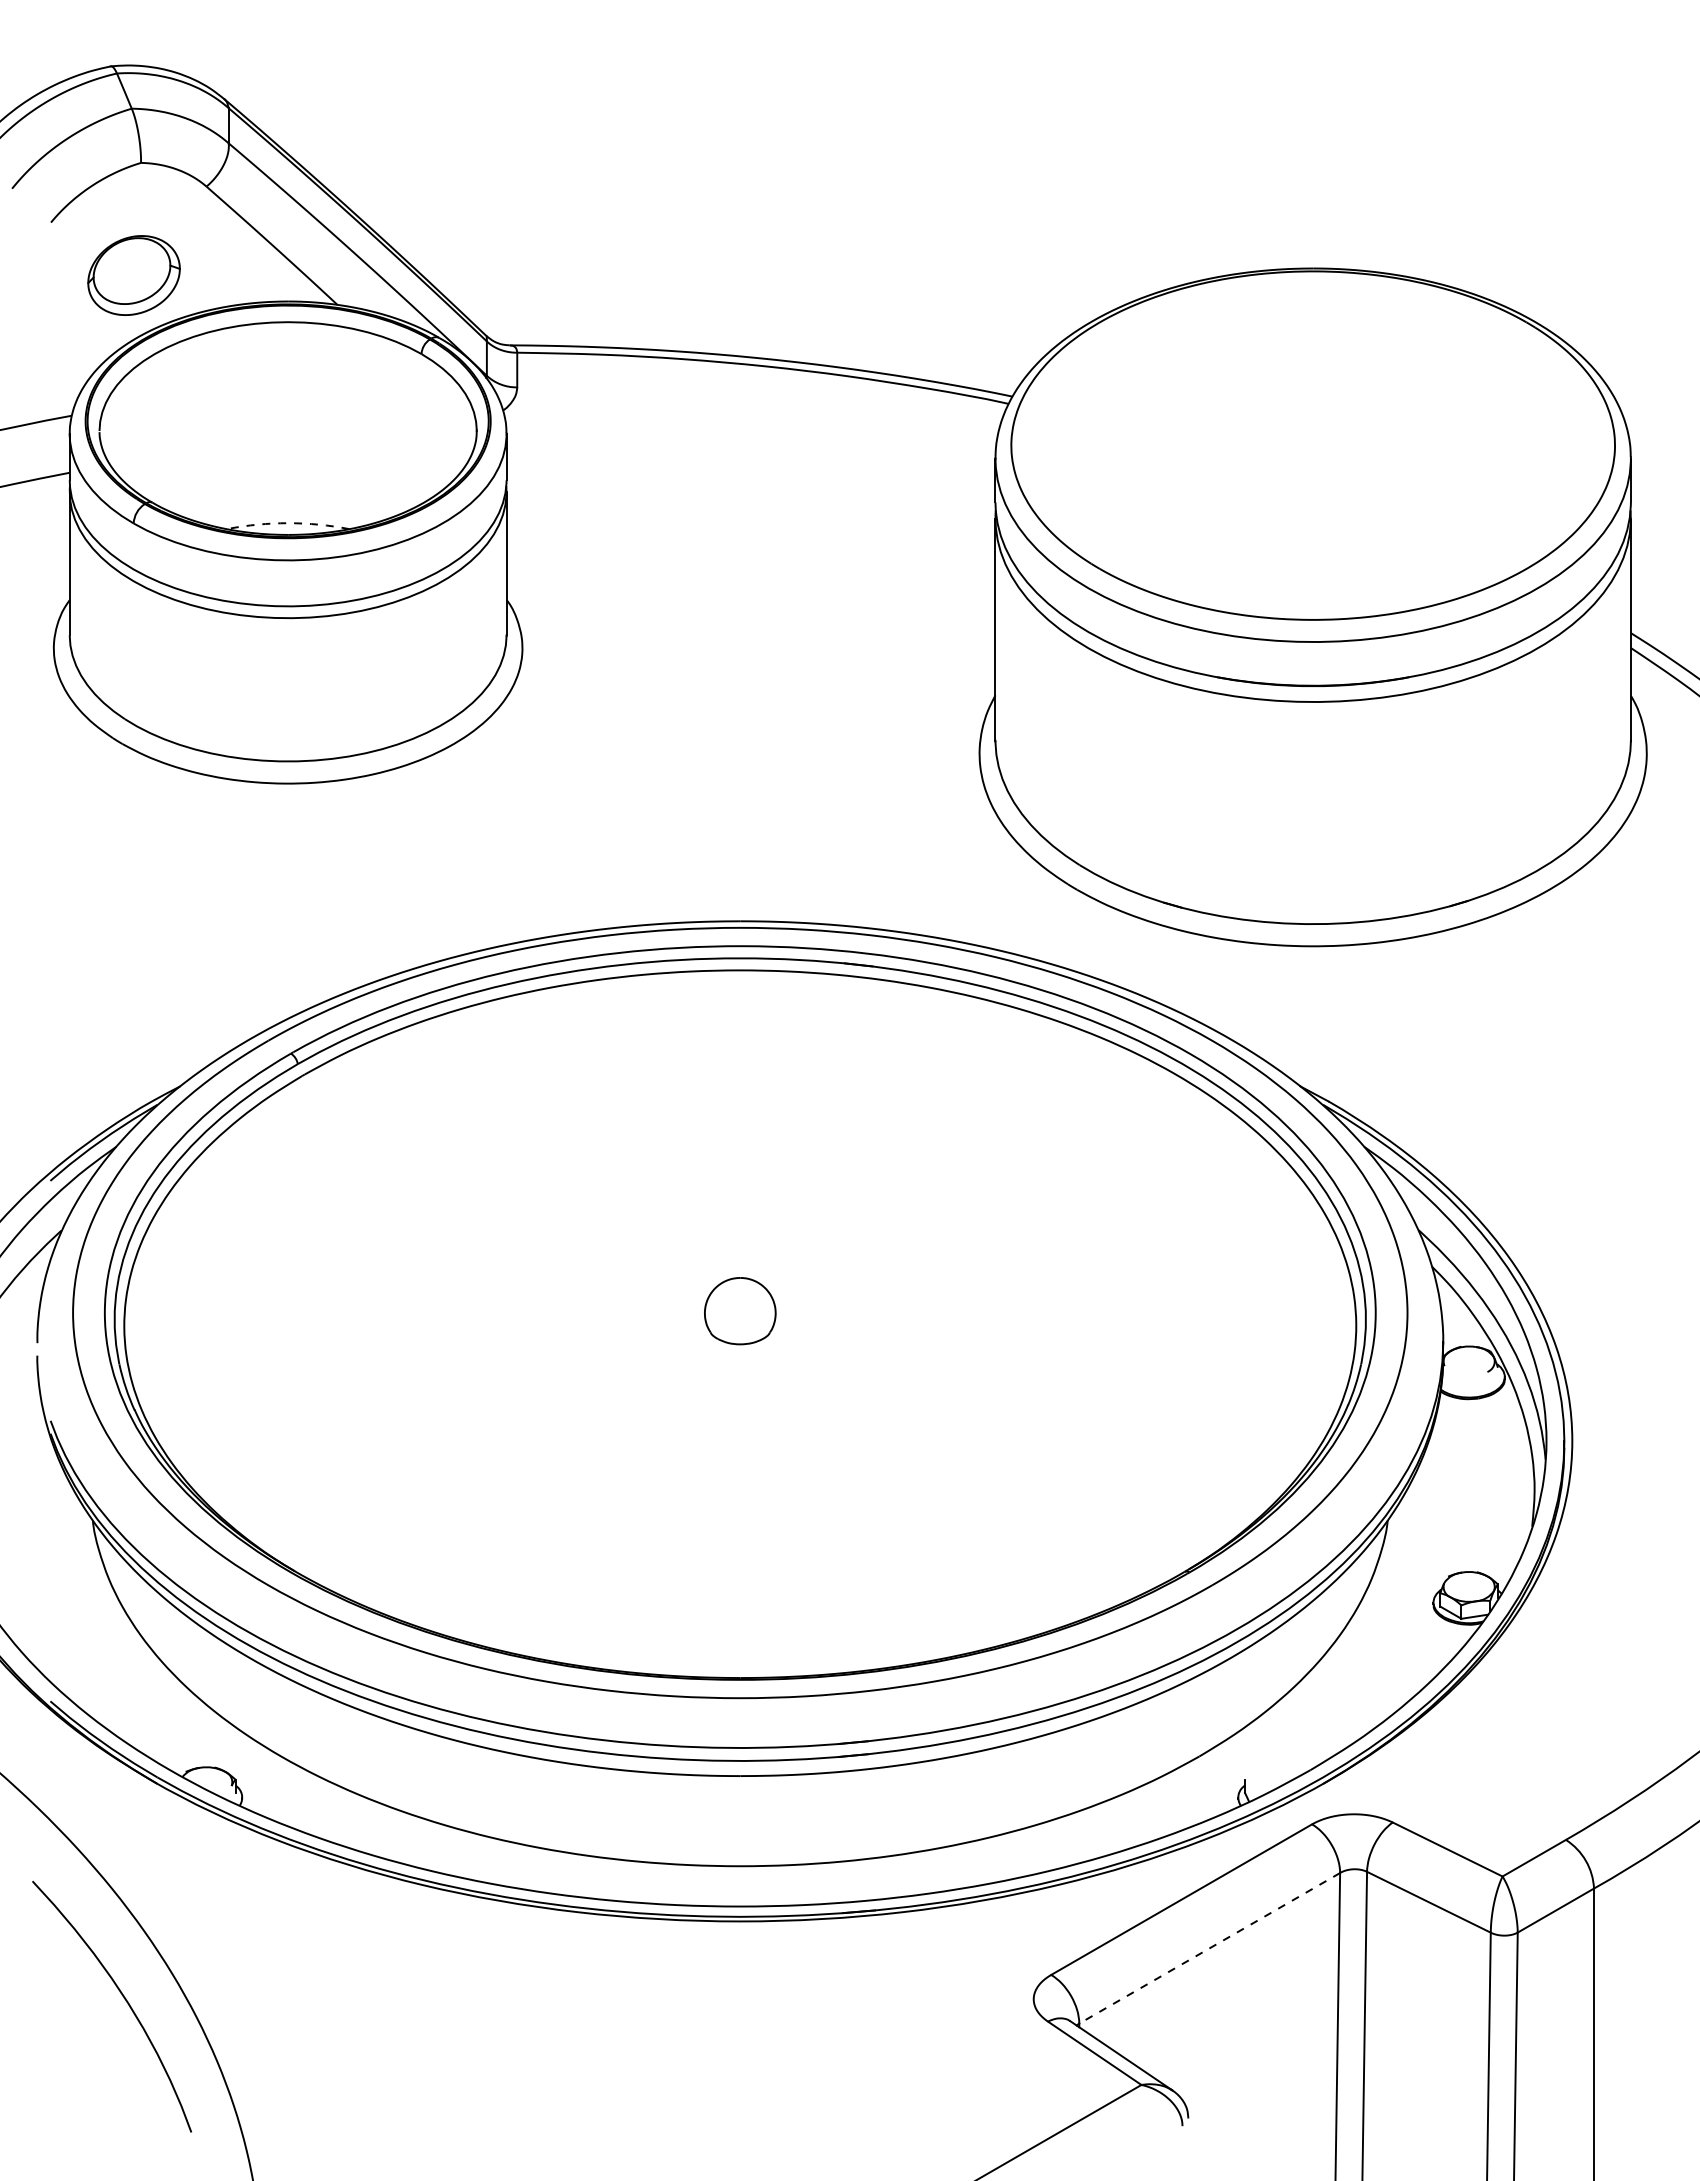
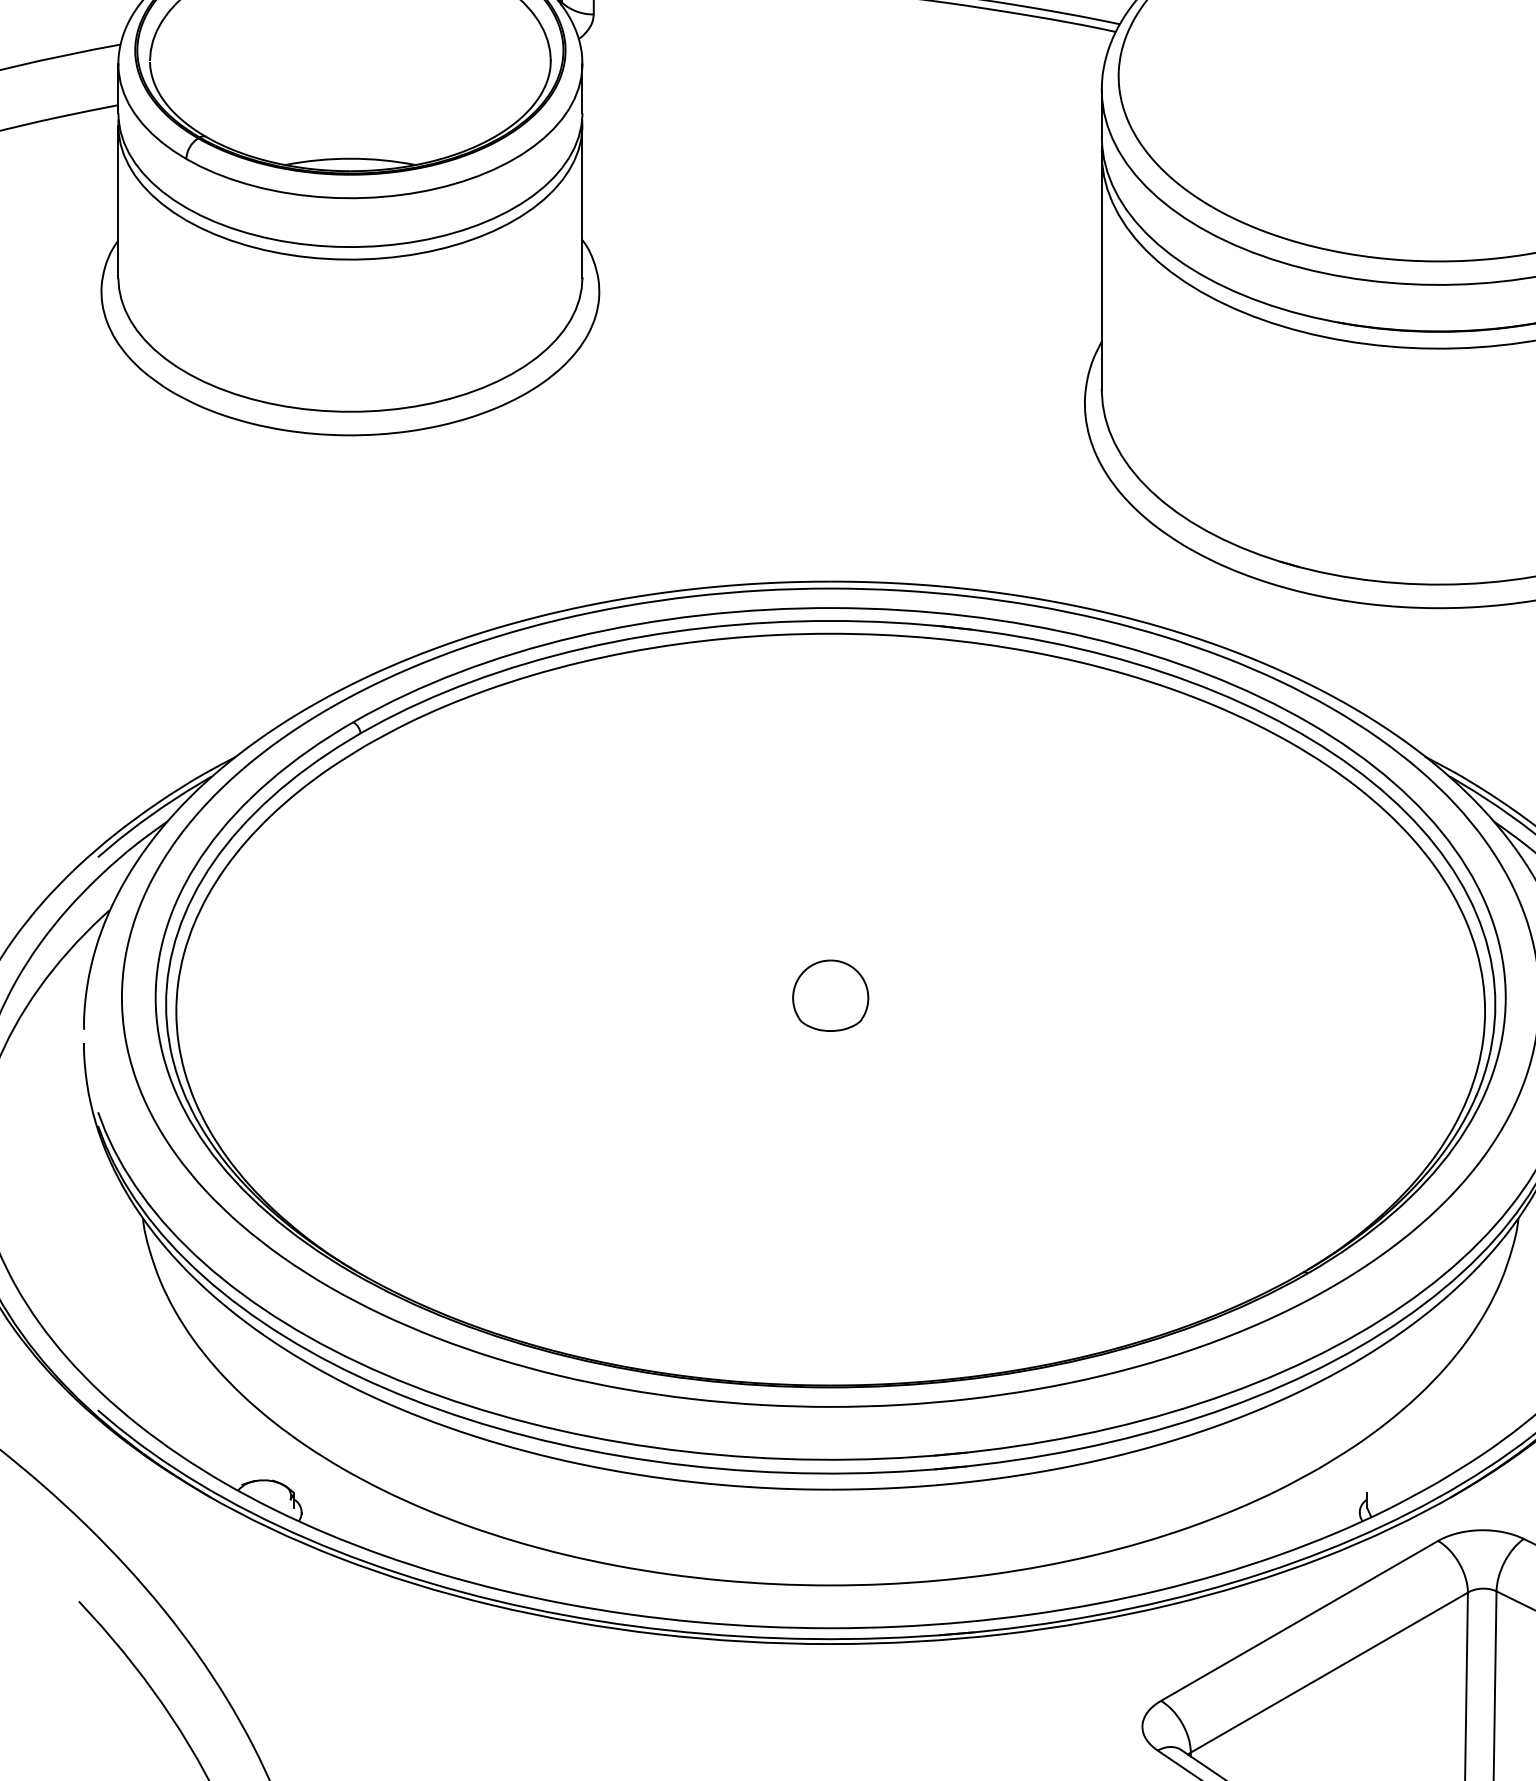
arc: (288, 523) -> (350, 159), dashed -> solid
line: (1209, 1948) -> (1329, 1672), dashed -> solid

